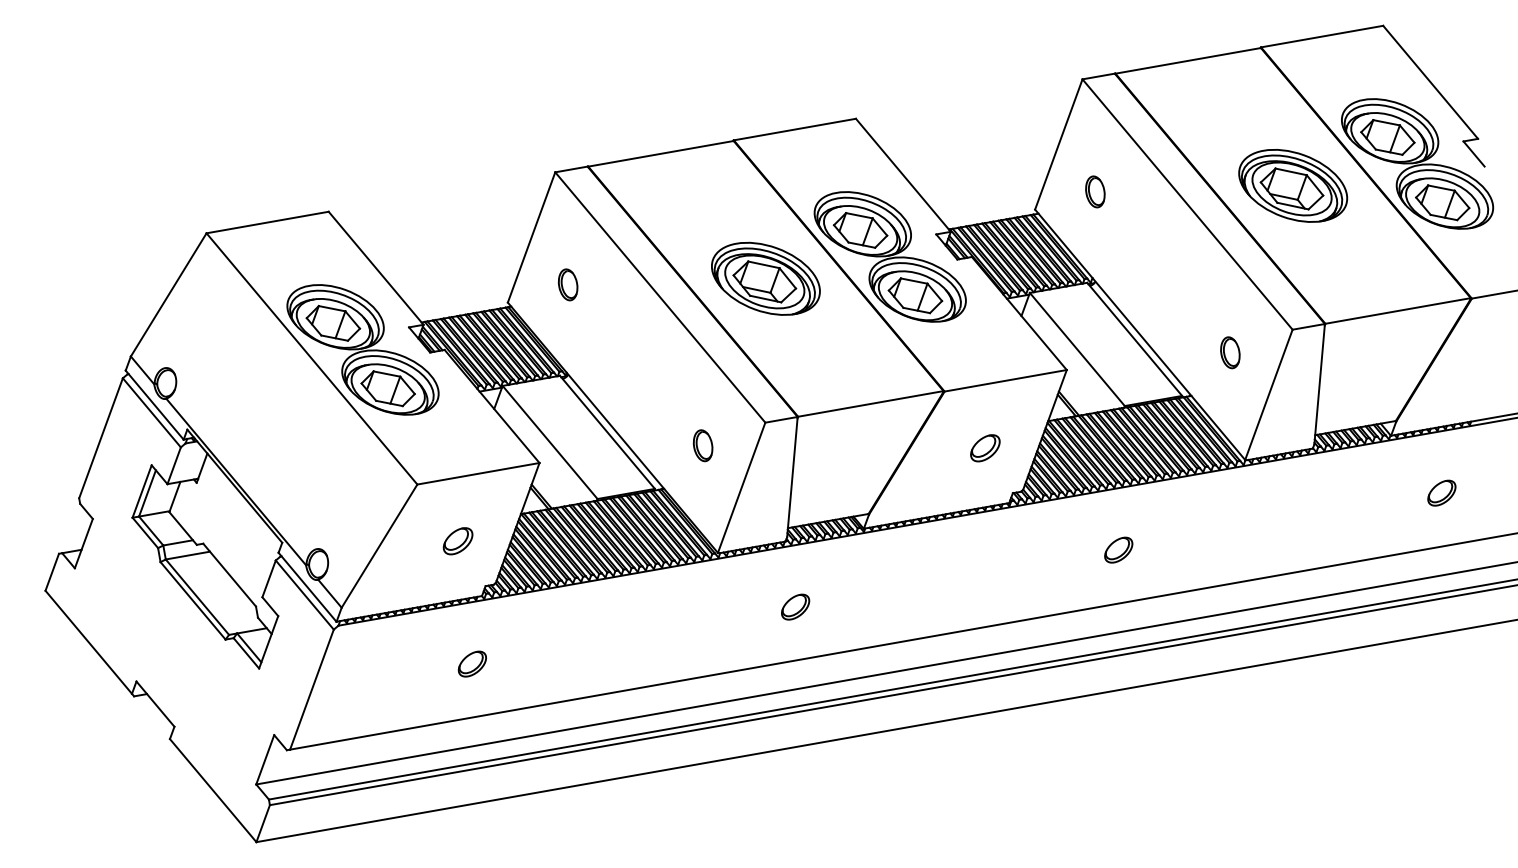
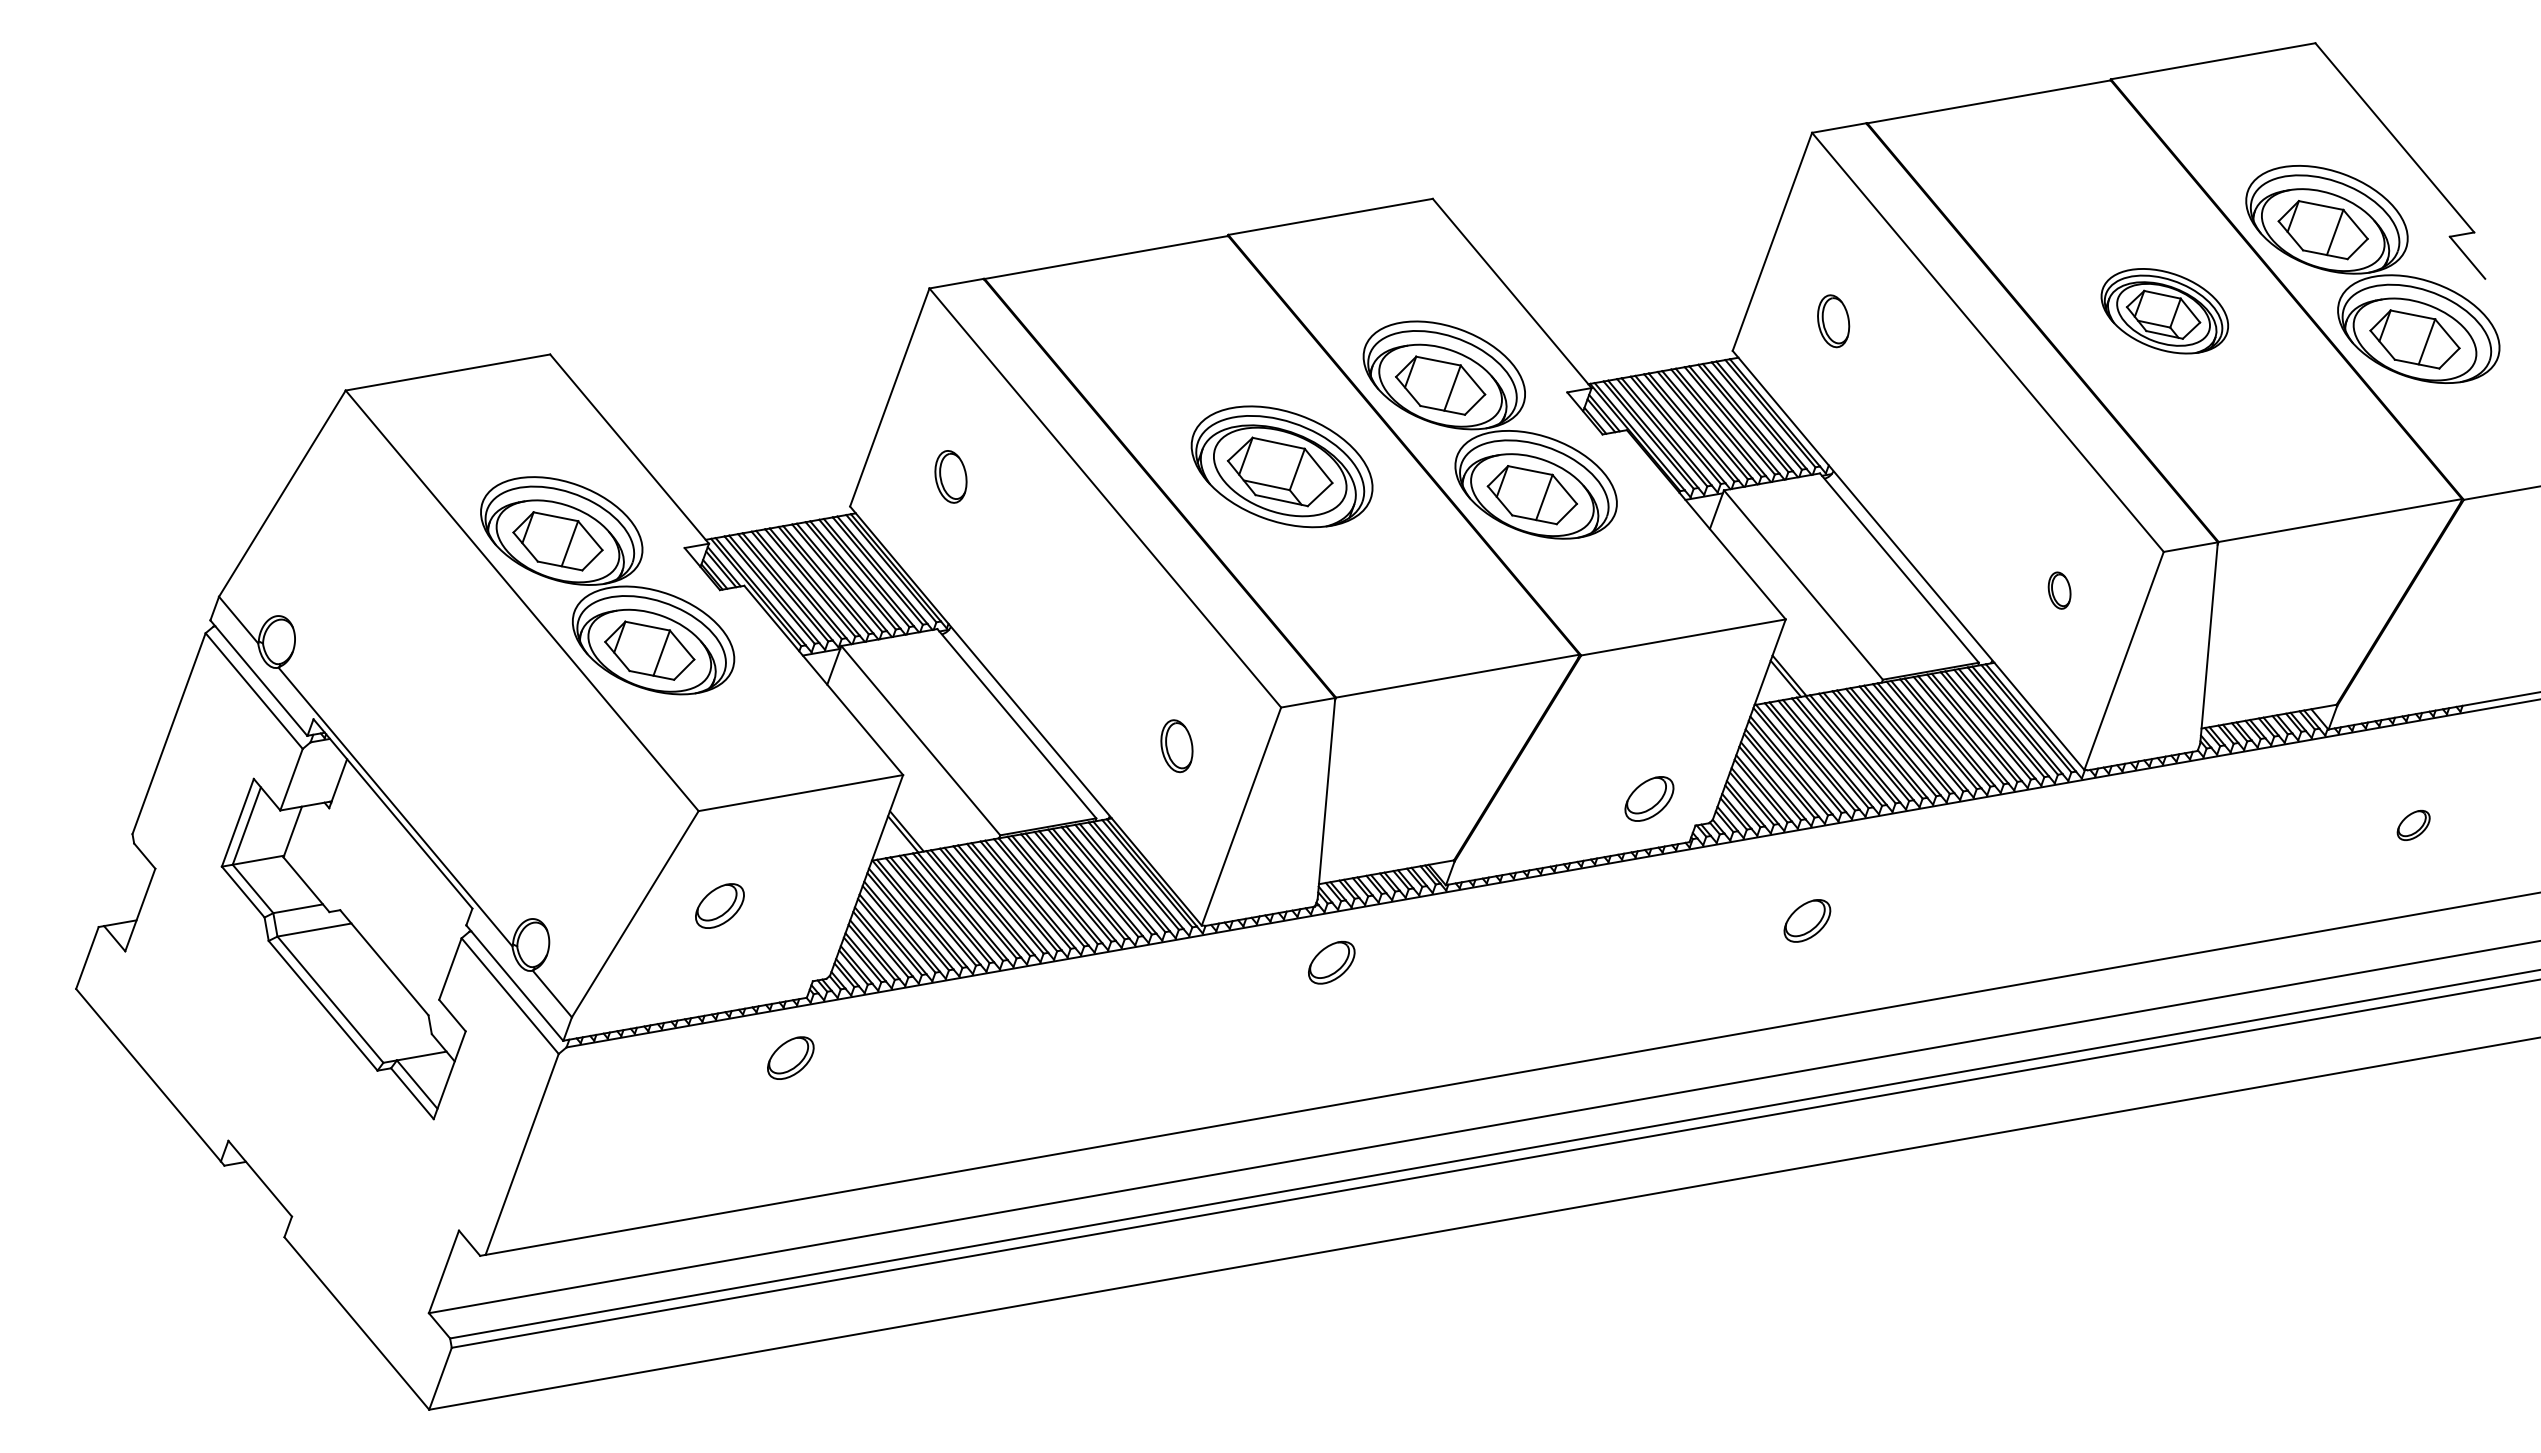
part: (1293, 185) -> (2165, 310), size x0.7
part: (1230, 352) -> (2059, 590), size x0.7
part: (985, 448) -> (1649, 799), moved
part: (1441, 492) -> (2413, 824), size x0.7
part: (457, 541) -> (718, 906), moved
part: (1118, 549) -> (1807, 919), moved
part: (795, 606) -> (1331, 961), moved
part: (471, 663) -> (789, 1057), moved

